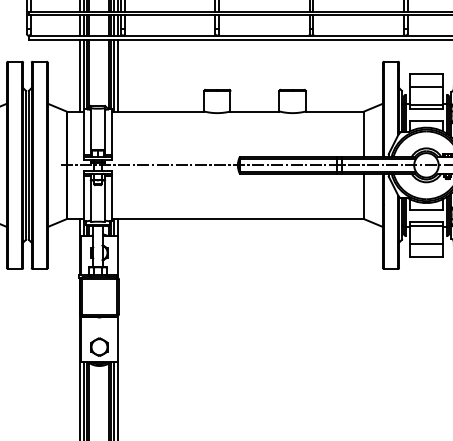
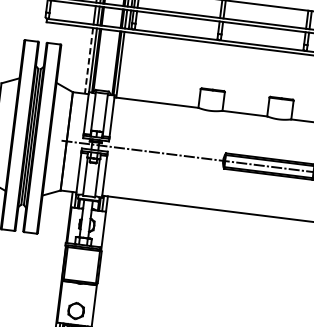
line: (79, 75) -> (88, 60), solid -> dashed
line: (118, 75) -> (124, 65), removed

